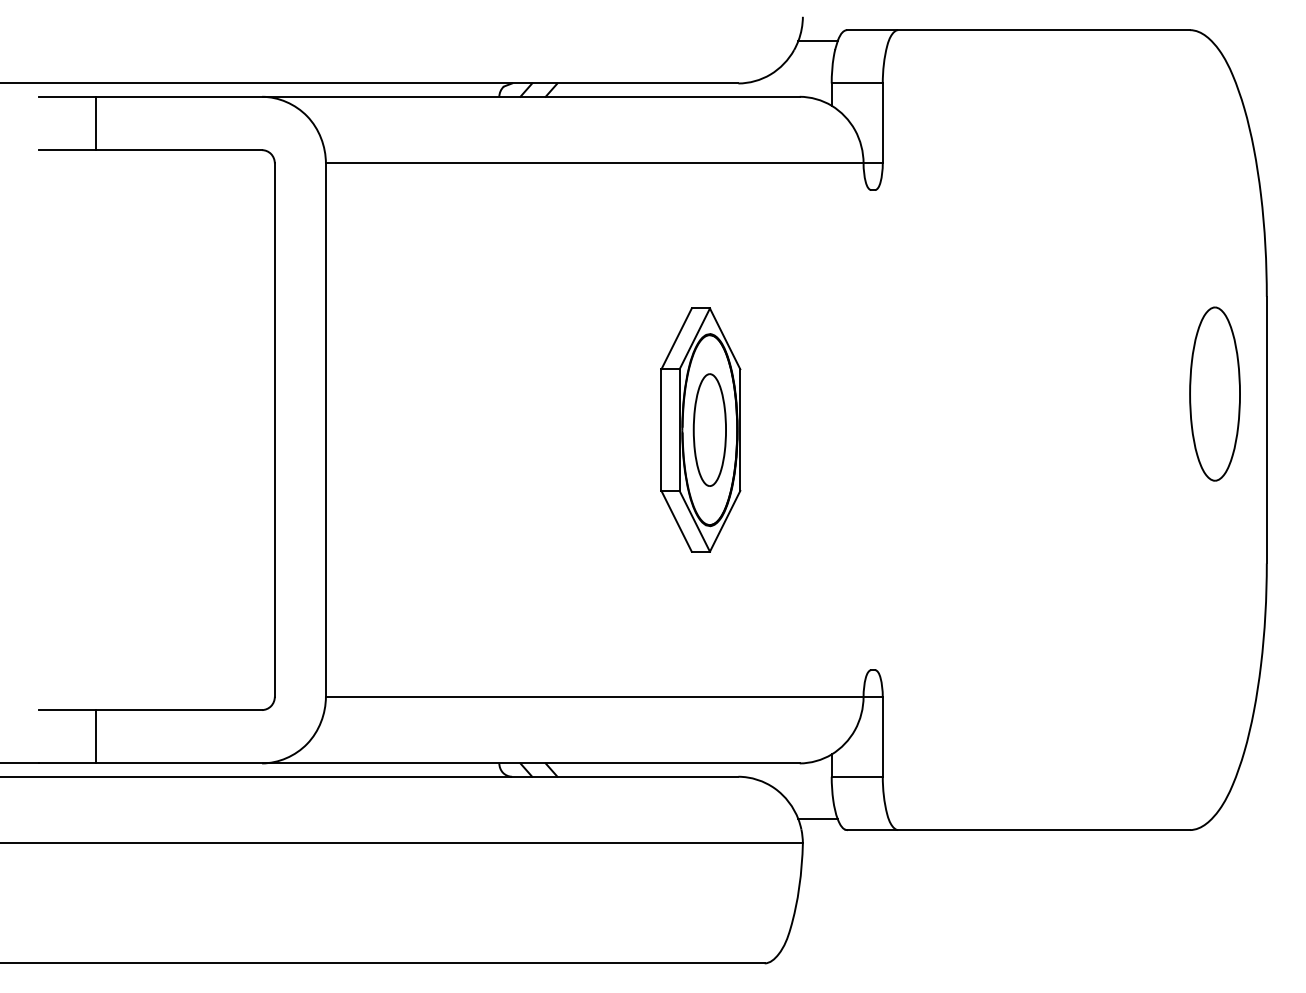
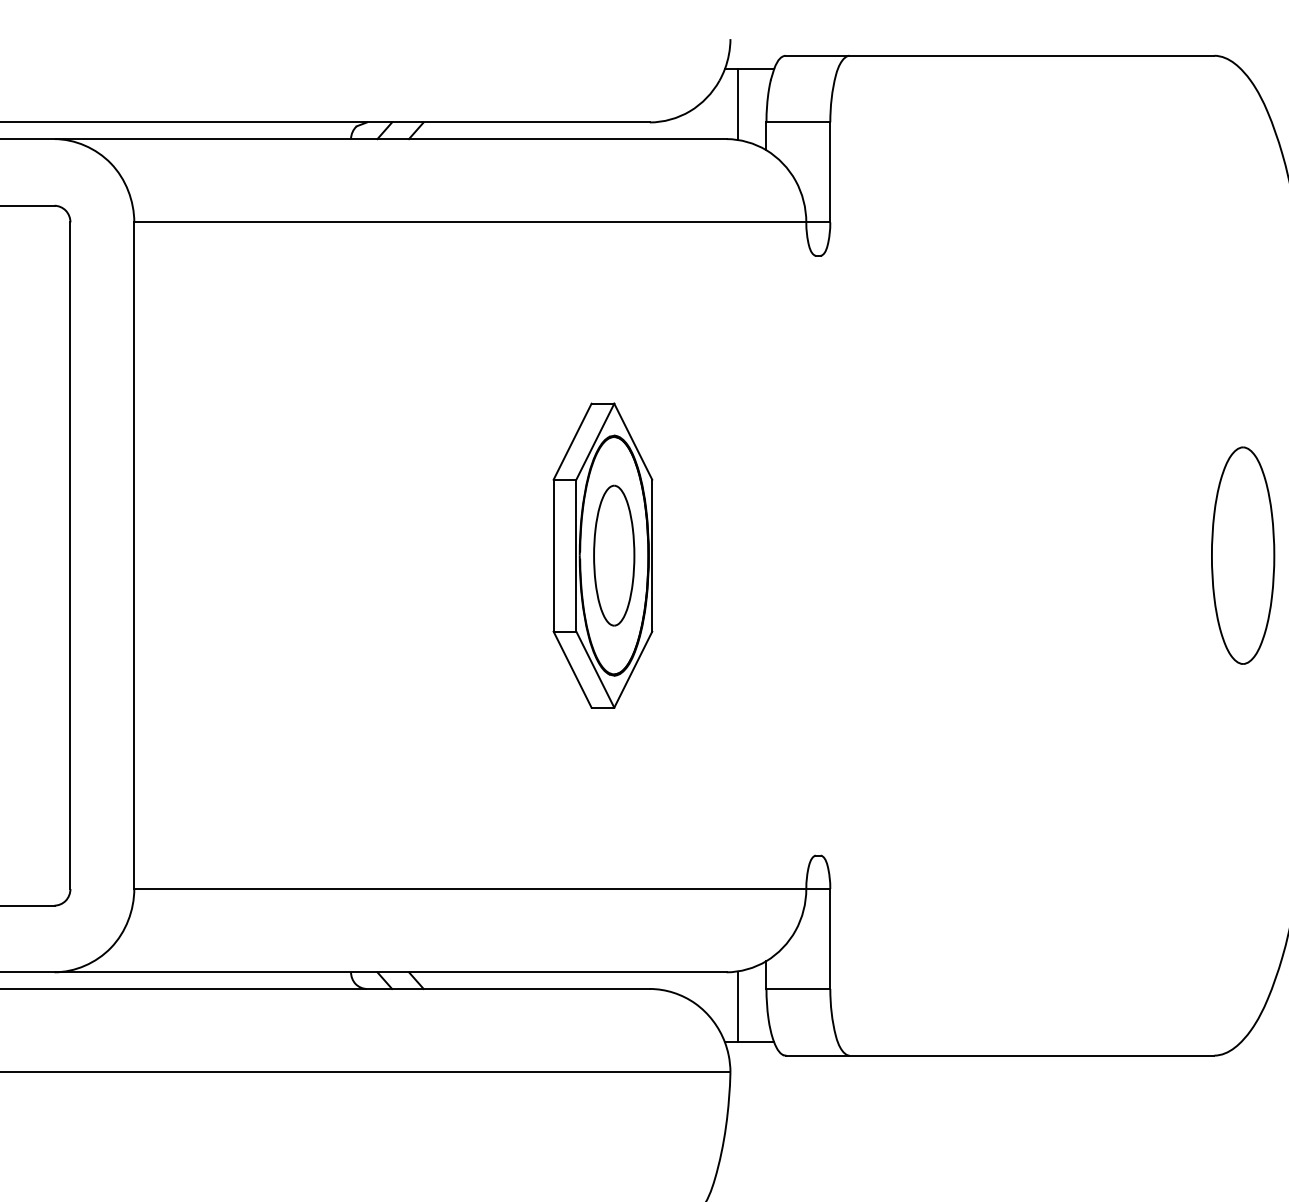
line: (808, 68) -> (737, 103), added
part: (1214, 393) -> (1242, 554), moved
line: (808, 791) -> (737, 1007), added

